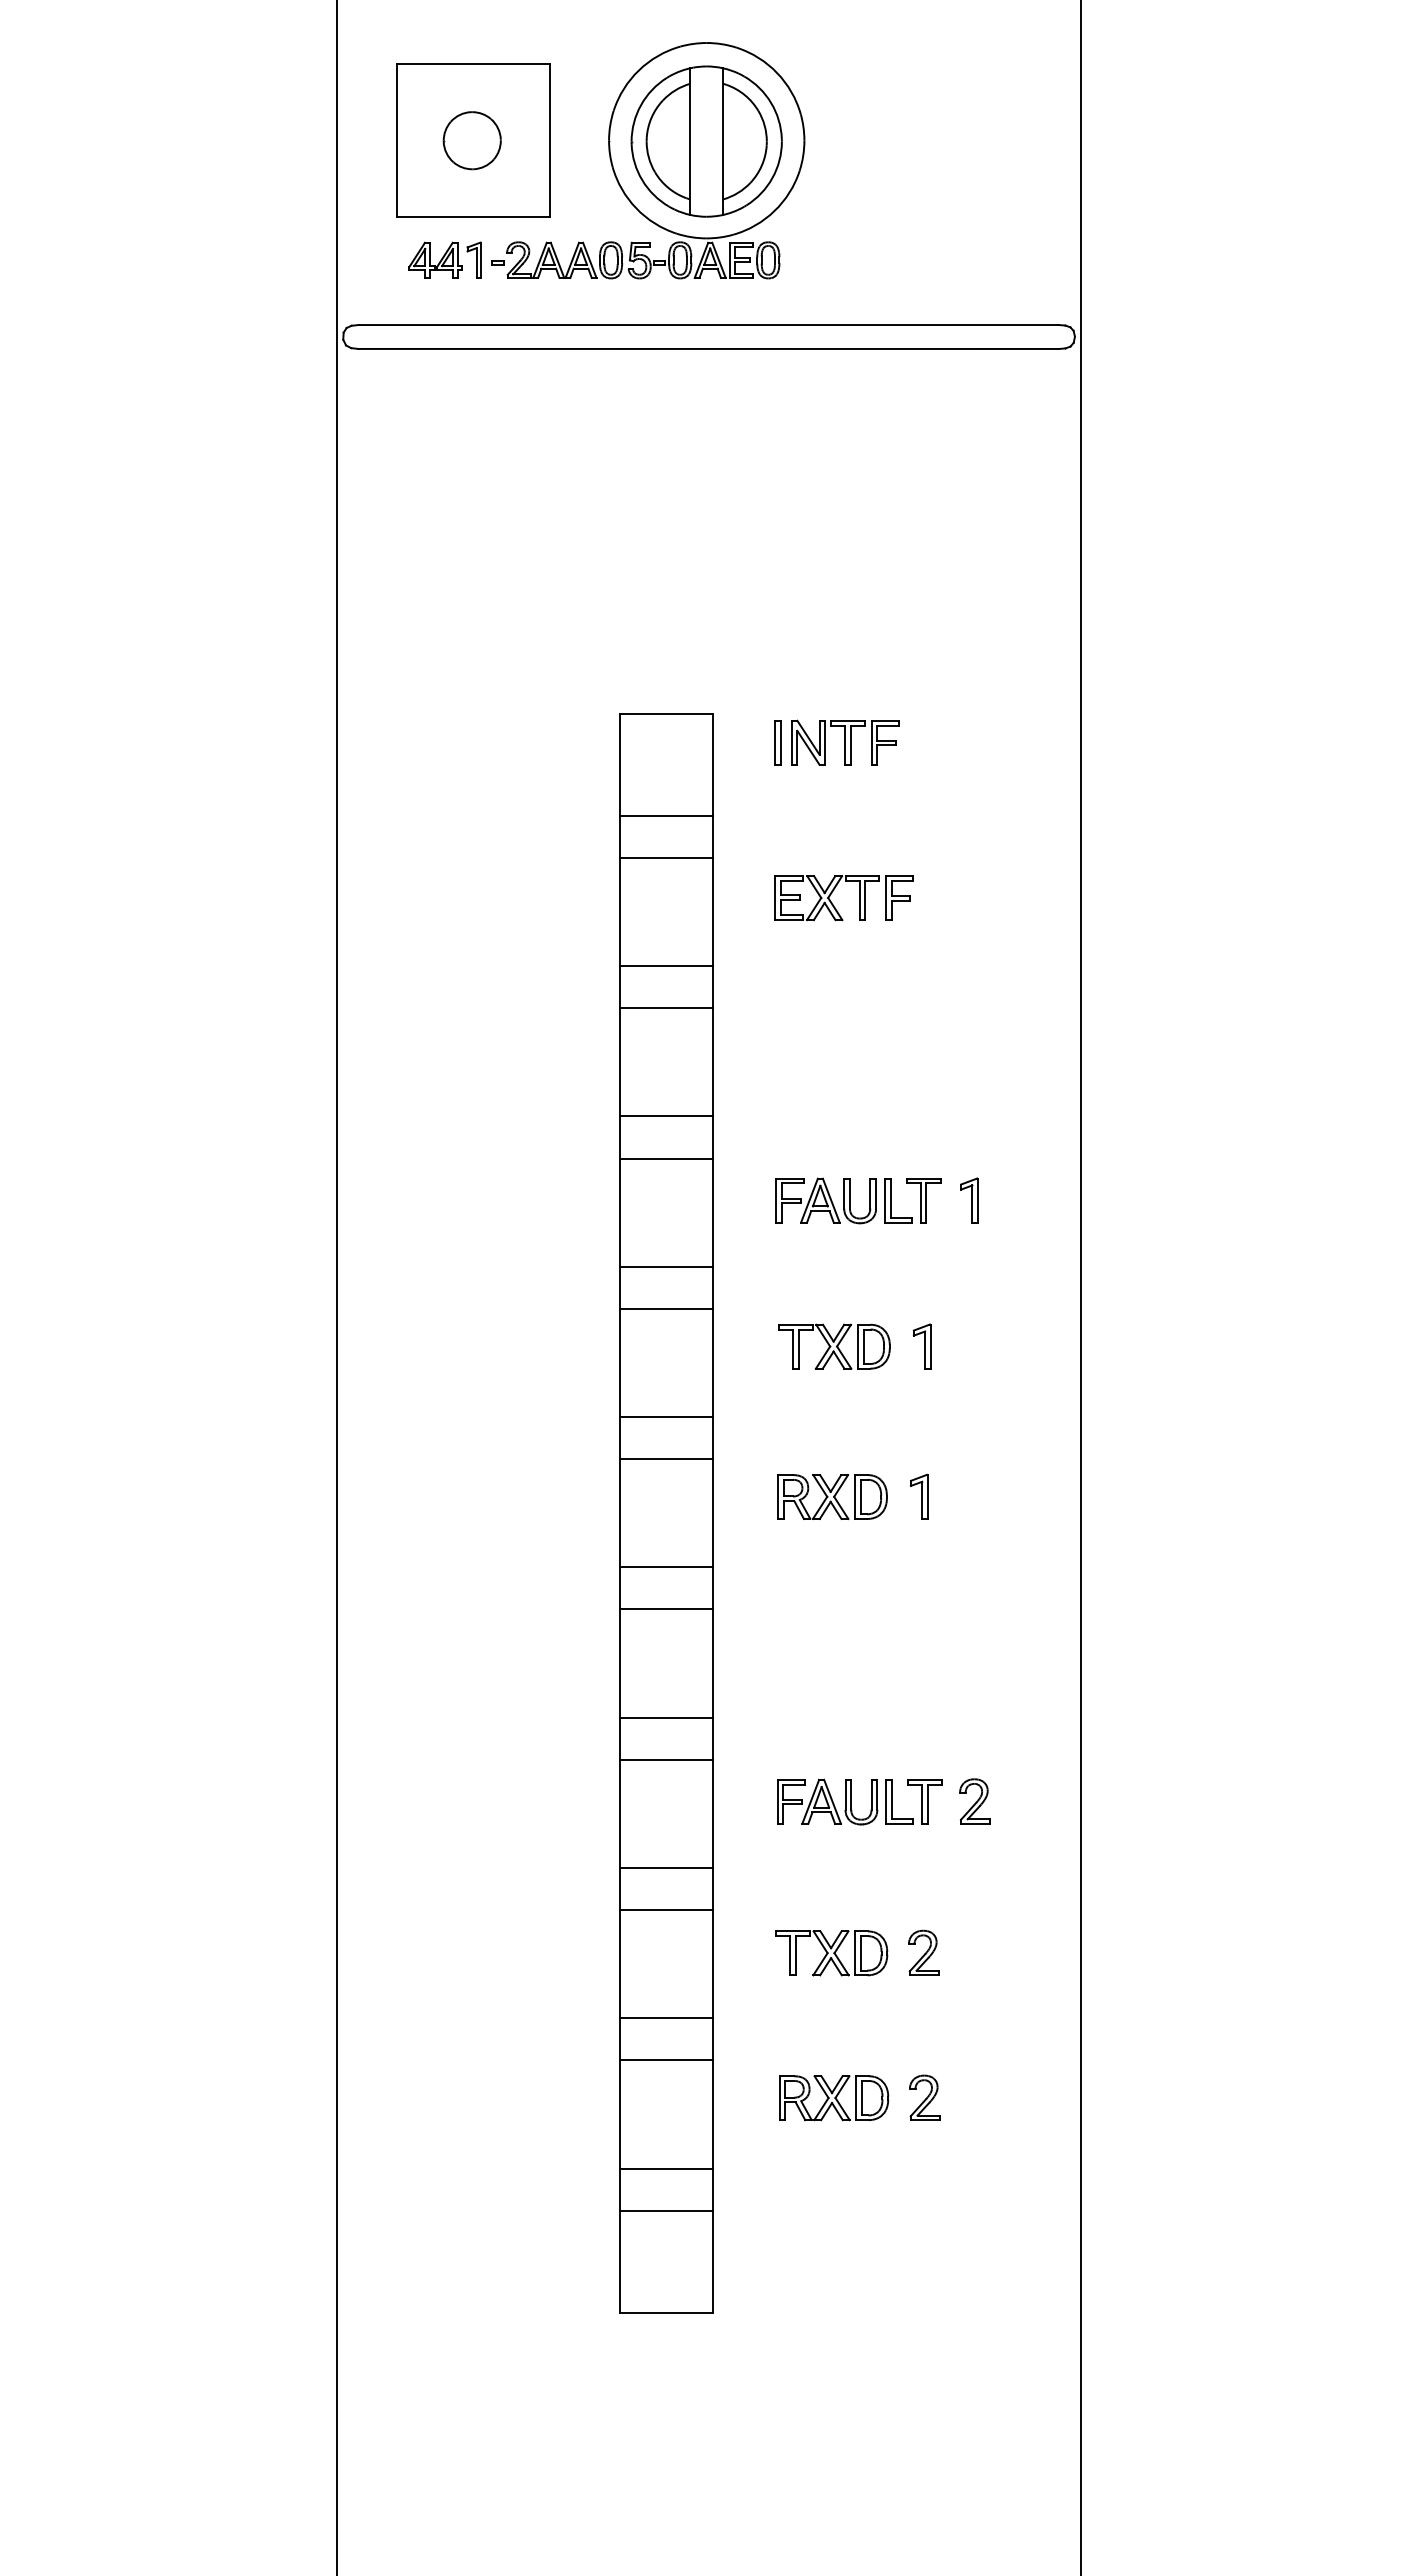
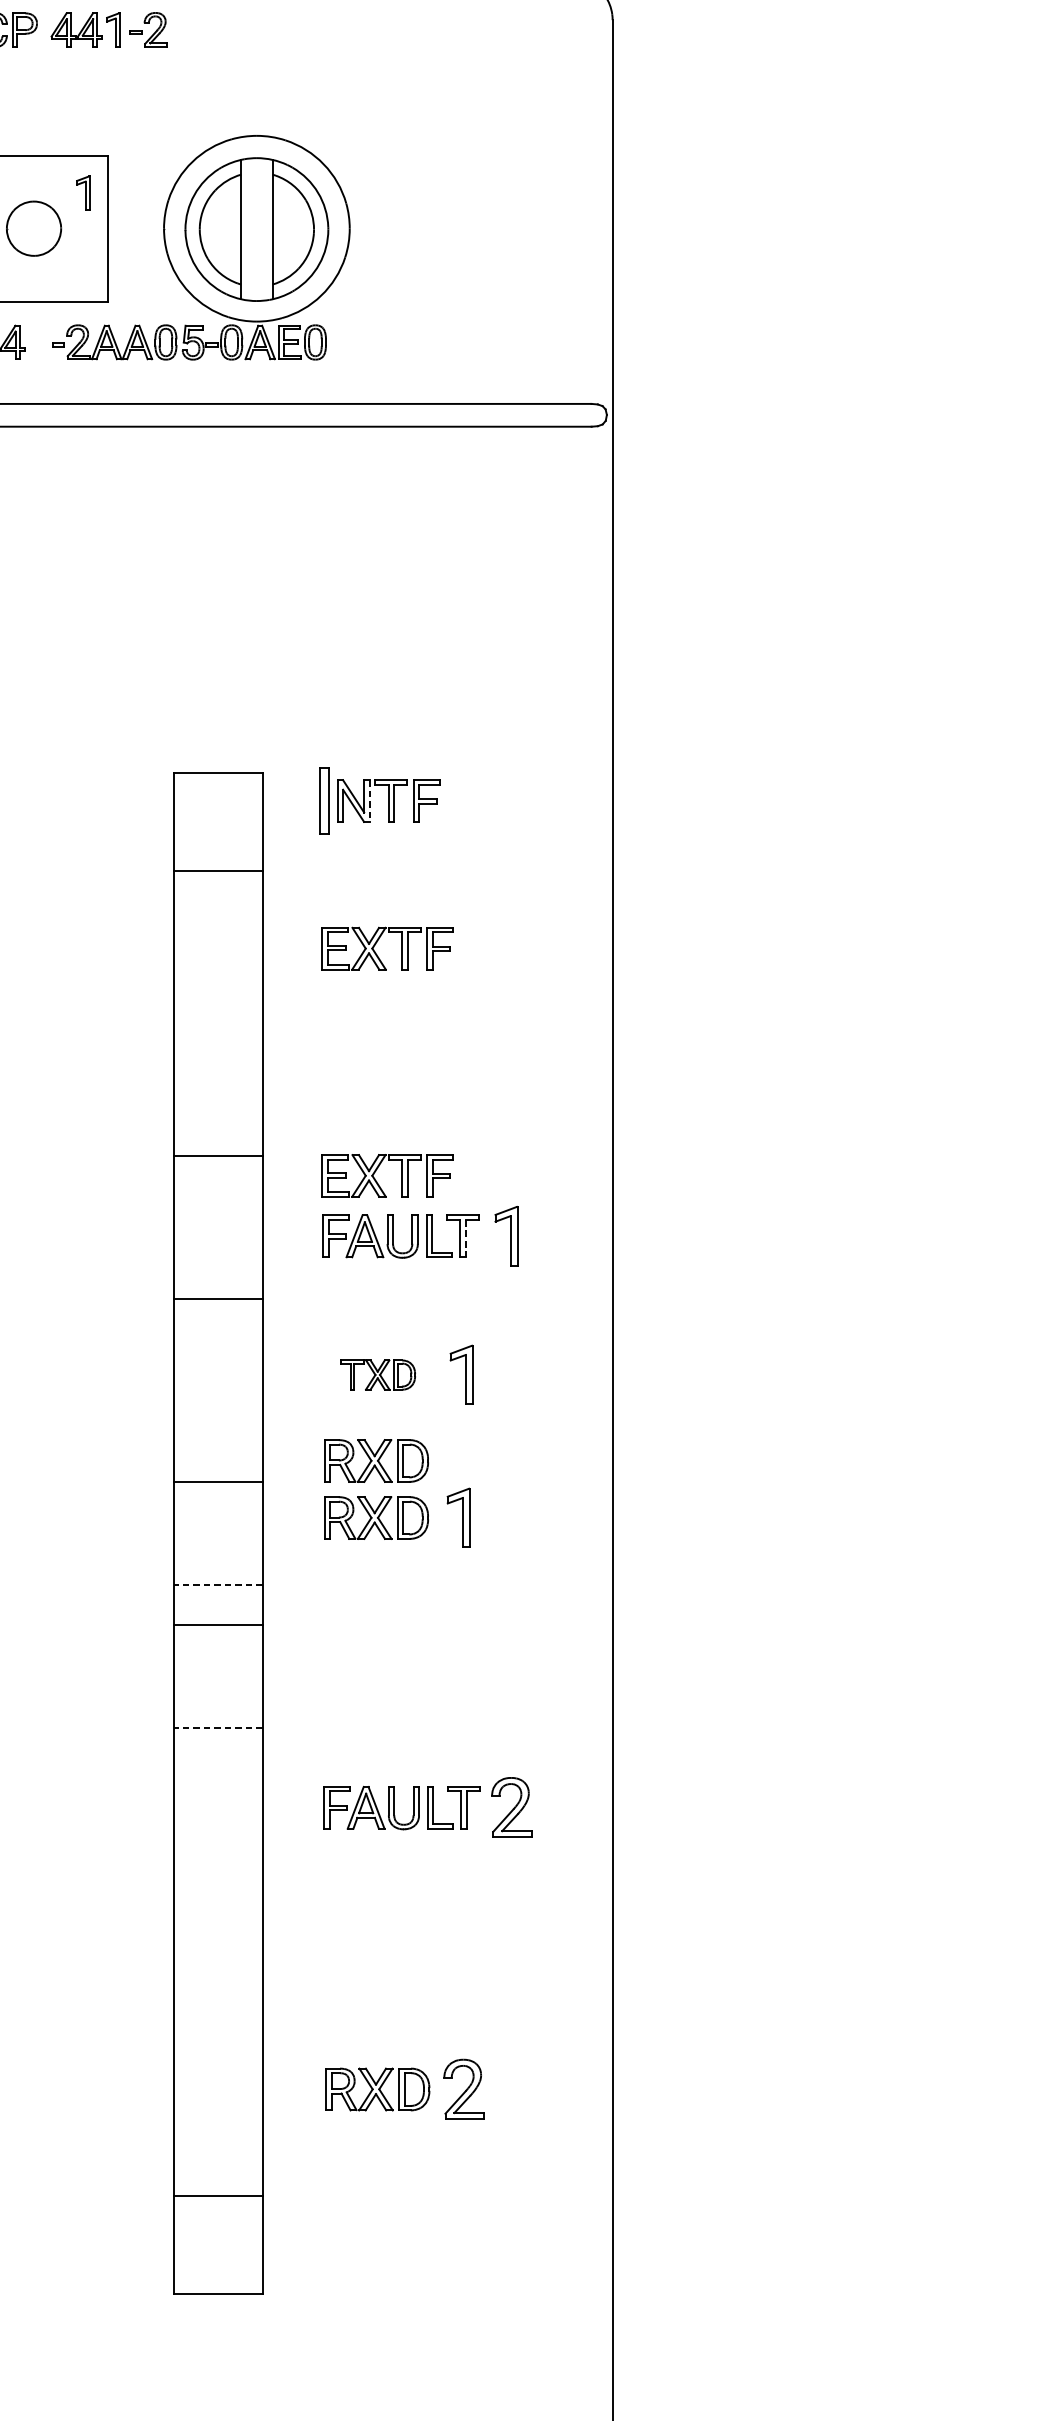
part: (473, 259) -> (82, 192), moved
part: (777, 742) -> (324, 800), size x1.6
line: (825, 742) -> (369, 800), solid -> dashed
line: (665, 857) -> (217, 910), removed
line: (665, 966) -> (217, 1013), removed
line: (665, 1008) -> (217, 1053), removed
part: (834, 1144) -> (378, 1182), added
line: (665, 1158) -> (217, 1196), removed
part: (969, 1200) -> (506, 1236), size x1.4
line: (926, 1203) -> (465, 1239), solid -> dashed
line: (665, 1308) -> (217, 1338), removed
part: (834, 1346) -> (378, 1374), size x0.7
part: (921, 1346) -> (461, 1374), size x1.4
line: (665, 1417) -> (217, 1442), removed
part: (832, 1436) -> (376, 1460), added
part: (919, 1496) -> (459, 1517), size x1.4
line: (666, 1567) -> (218, 1585), solid -> dashed
line: (666, 1717) -> (218, 1727), solid -> dashed
line: (665, 1759) -> (217, 1767), removed
part: (974, 1801) -> (511, 1807), size x1.4
line: (665, 1867) -> (217, 1870), removed
line: (665, 1910) -> (217, 1911), removed
part: (923, 1952) -> (462, 1951), removed
part: (831, 1953) -> (375, 1951), removed
line: (665, 2018) -> (217, 2013), removed
line: (665, 2060) -> (217, 2053), removed
part: (924, 2097) -> (463, 2088), size x1.4
line: (665, 2168) -> (217, 2156), removed

